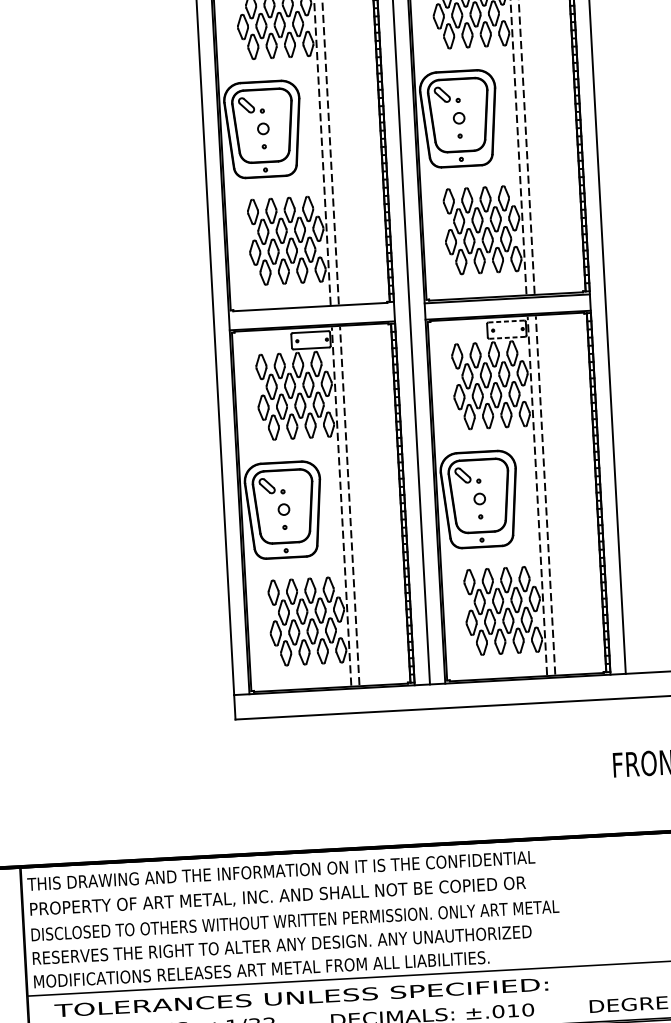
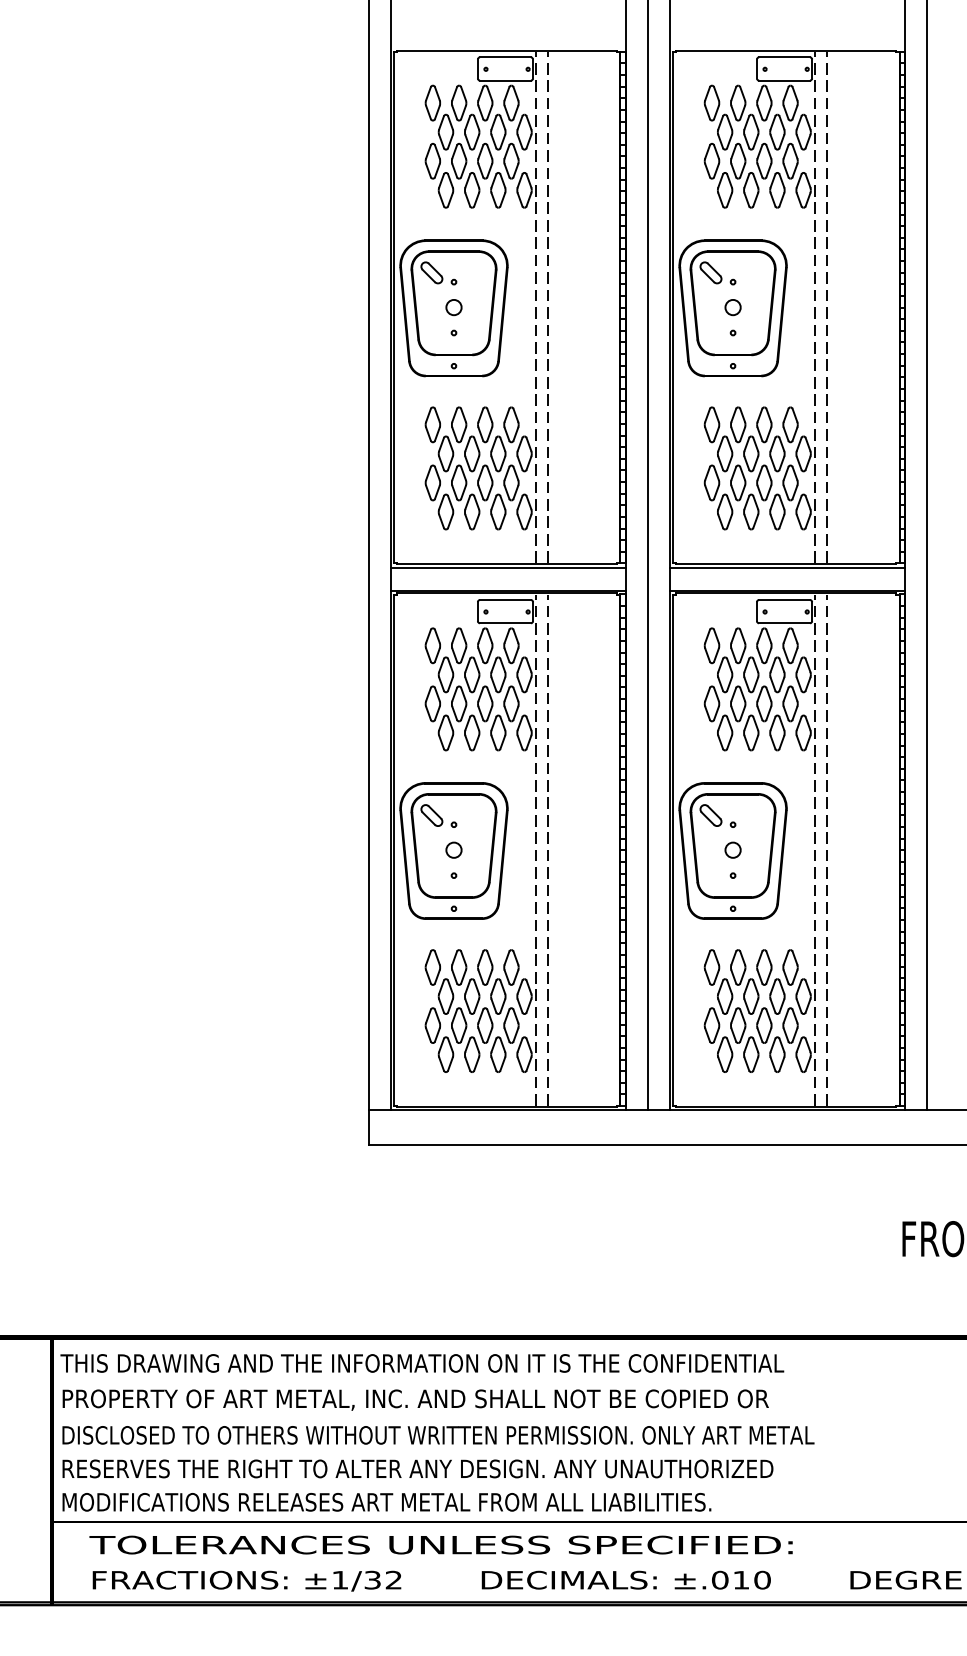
line: (311, 309) -> (508, 567), added
line: (507, 321) -> (785, 600), dashed -> solid
line: (507, 337) -> (785, 623), dashed -> solid

